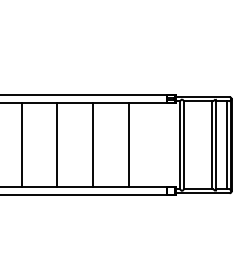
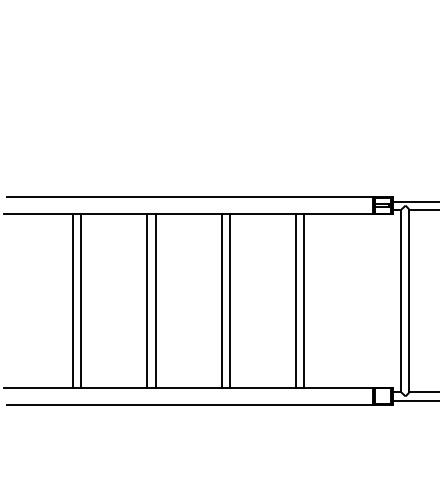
line: (25, 145) -> (81, 301), added
line: (61, 145) -> (155, 301), added
line: (97, 145) -> (230, 301), added
line: (133, 145) -> (304, 301), added

